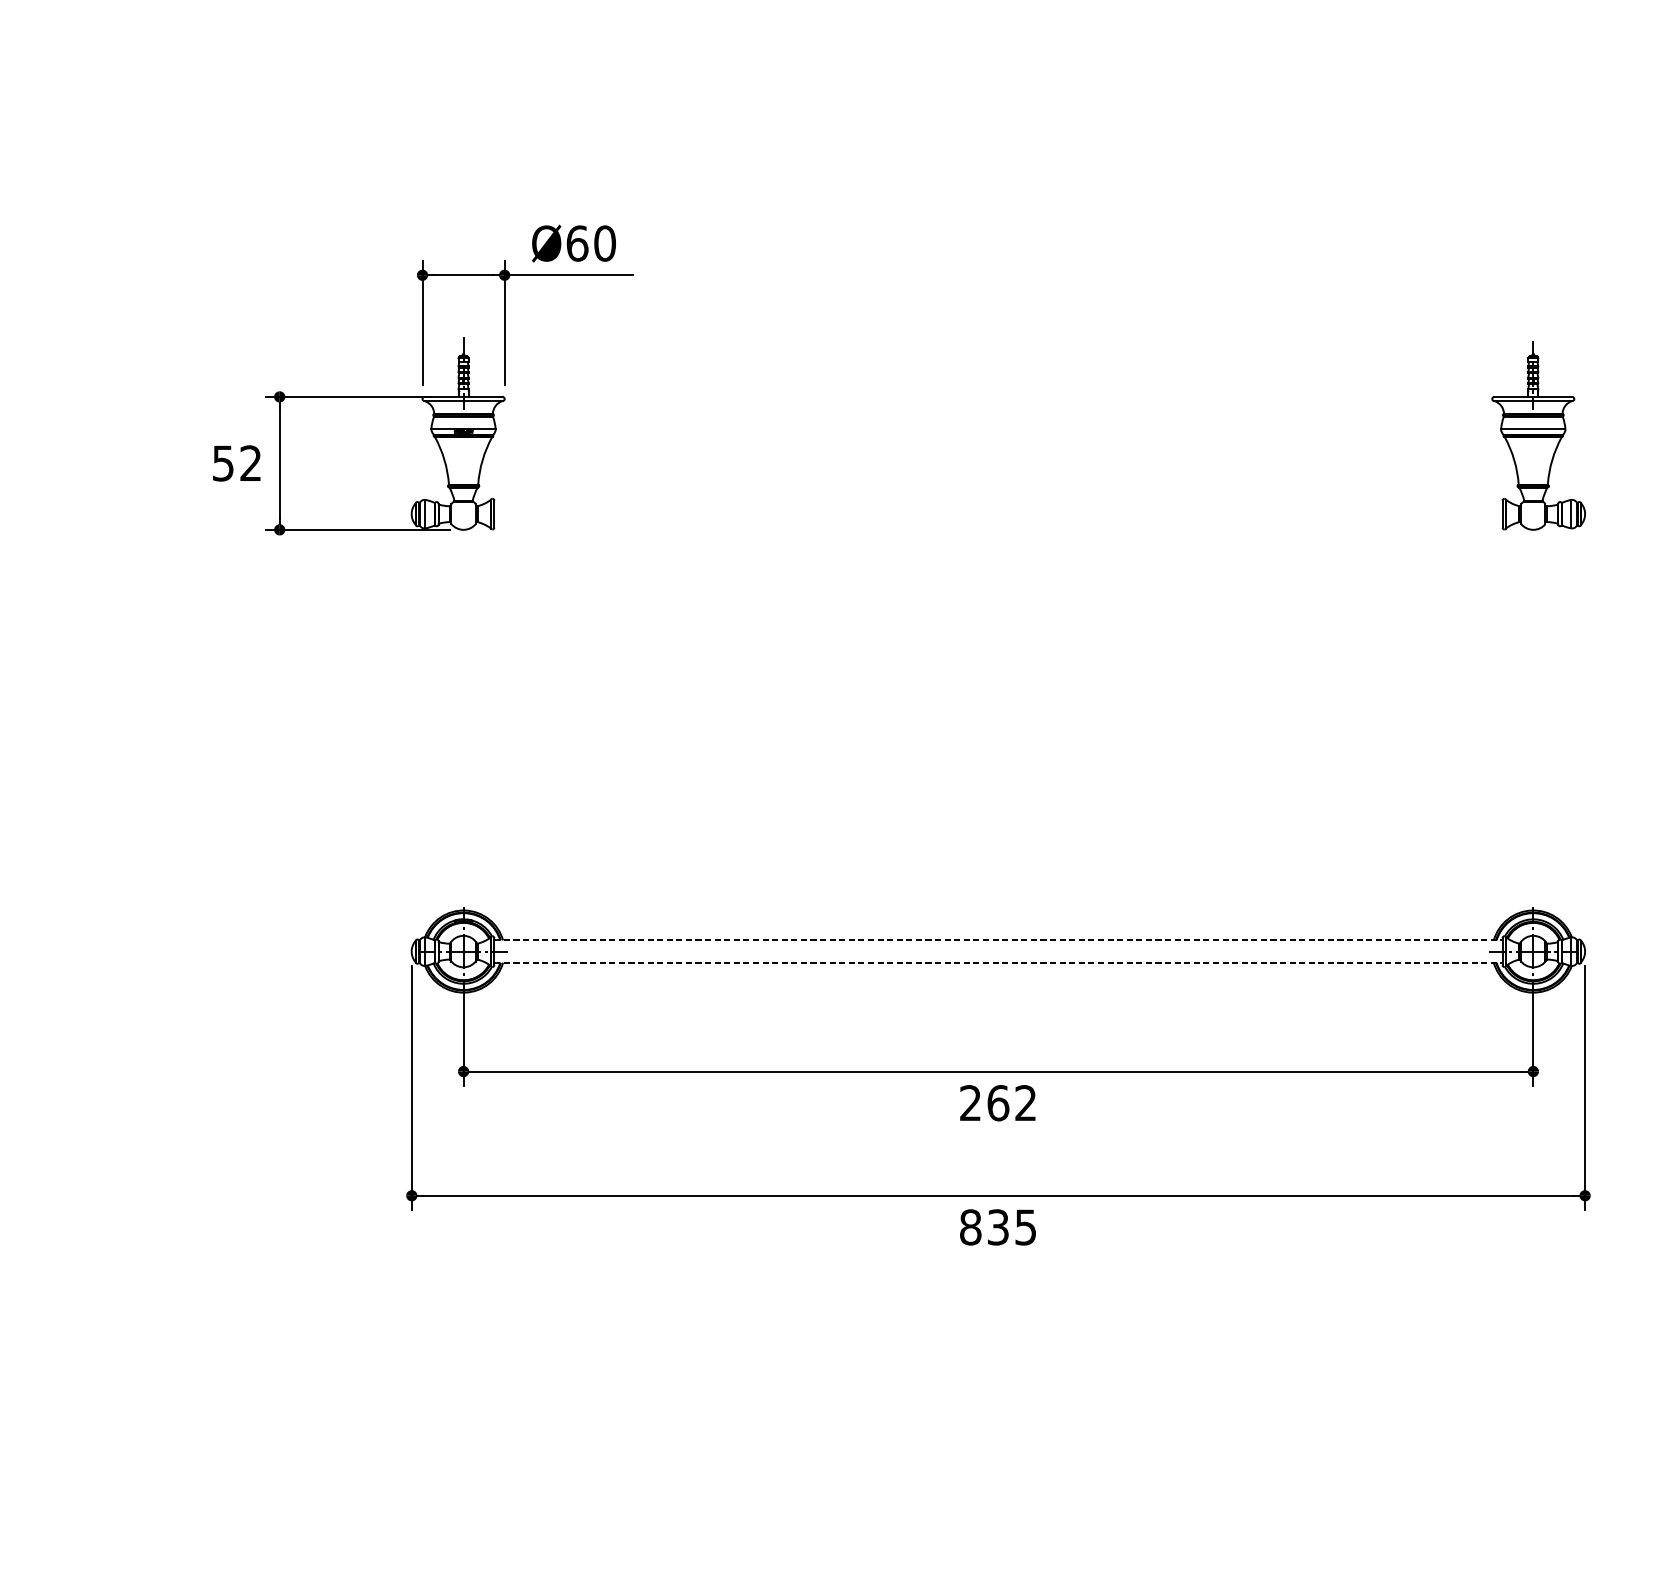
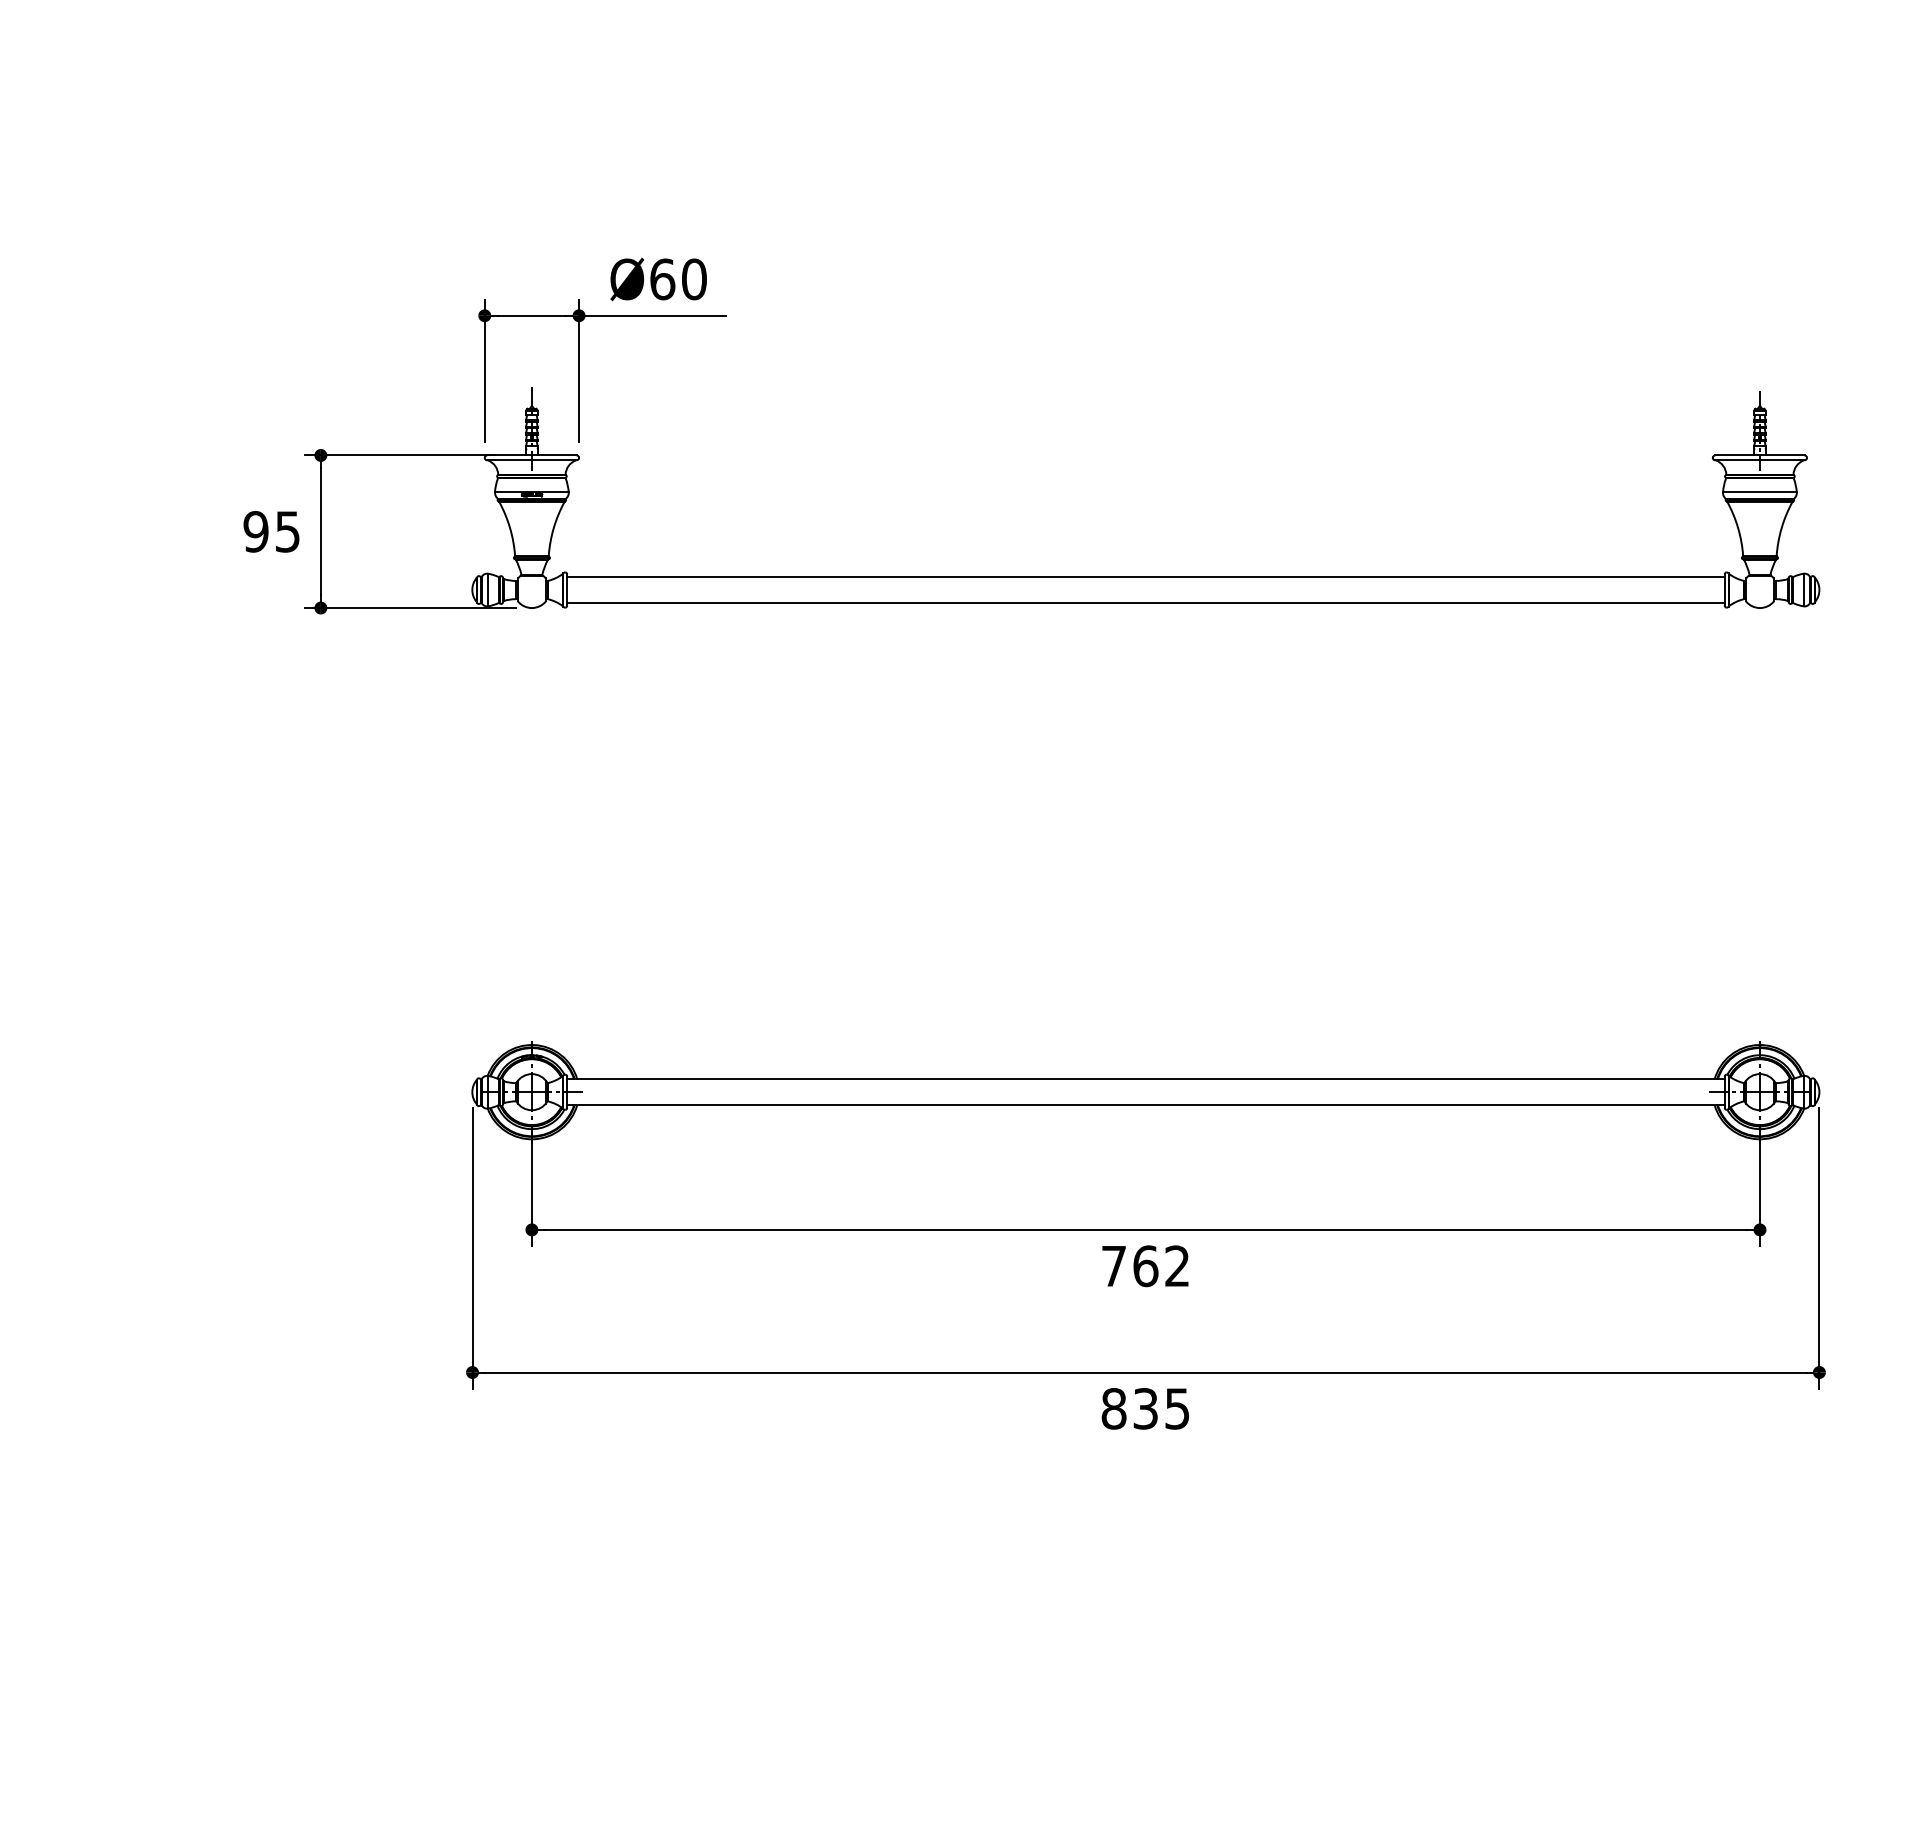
text: (236, 463) -> (271, 531), 52 -> 95
line: (998, 503) -> (1145, 577), added
line: (998, 525) -> (1145, 602), added
line: (998, 940) -> (1145, 1079), dashed -> solid
line: (998, 963) -> (1145, 1105), dashed -> solid
text: (970, 1102) -> (1113, 1265), 262 -> 762

